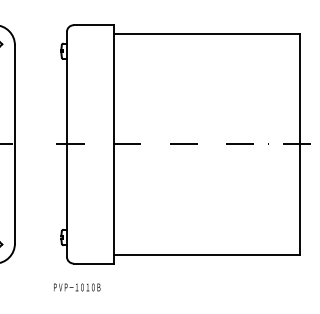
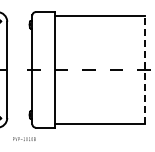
line: (300, 143) -> (145, 69), solid -> dashed
text: (77, 286) -> (24, 138), moved

